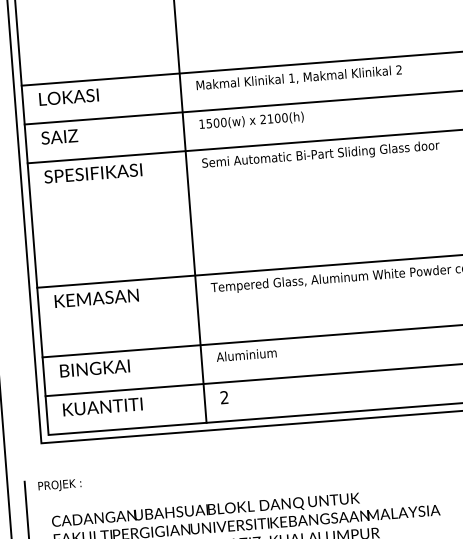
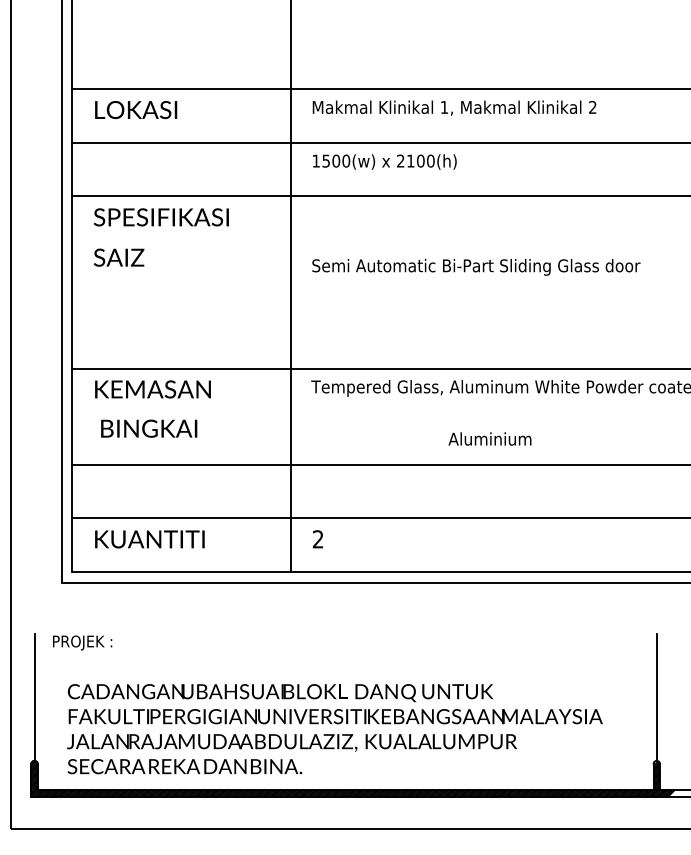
text: (59, 136) -> (118, 257), moved
text: (321, 155) -> (476, 267), moved
text: (246, 354) -> (489, 438), moved
text: (95, 368) -> (149, 428), moved

